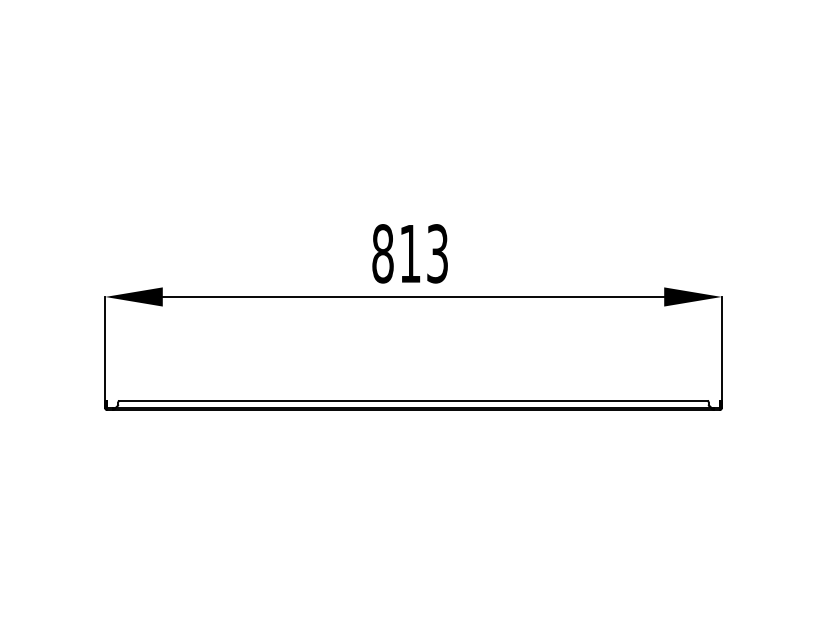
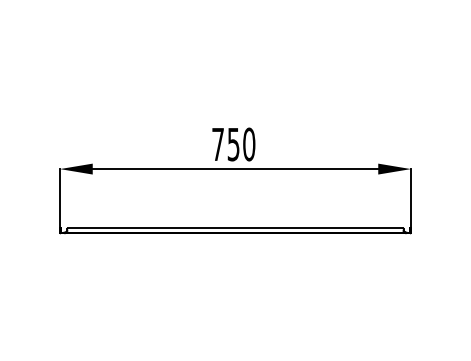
text: (409, 253) -> (233, 144), 813 -> 750

